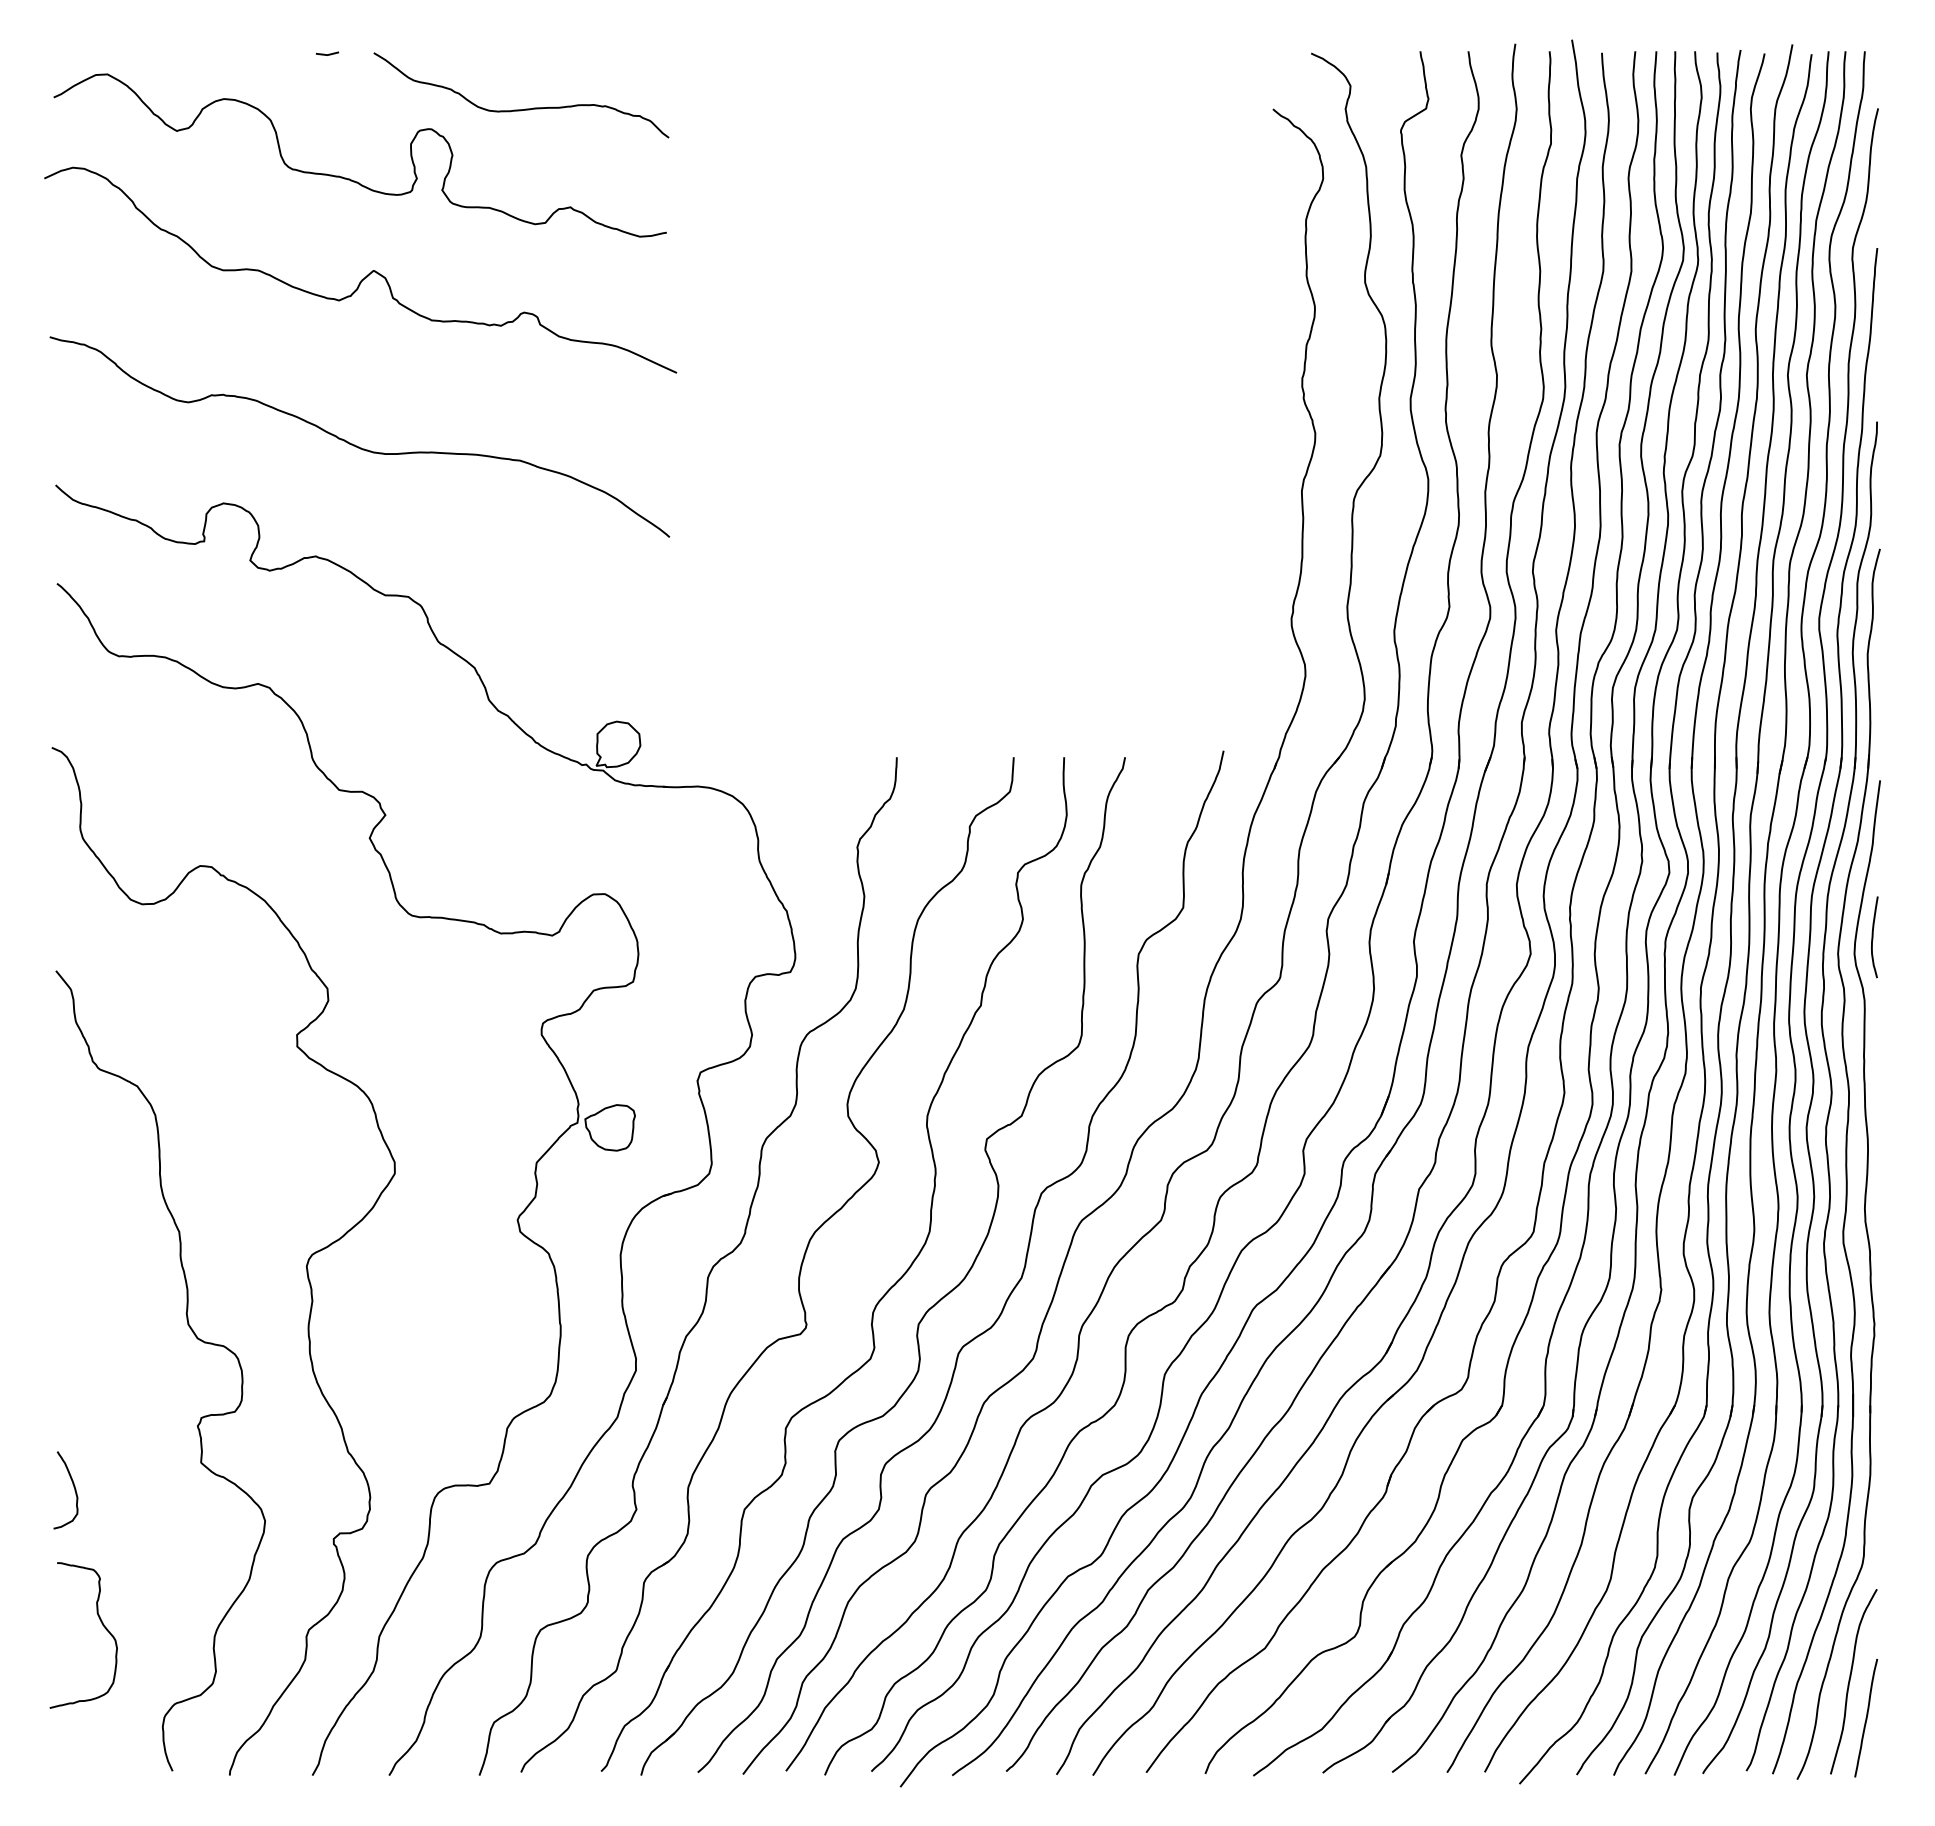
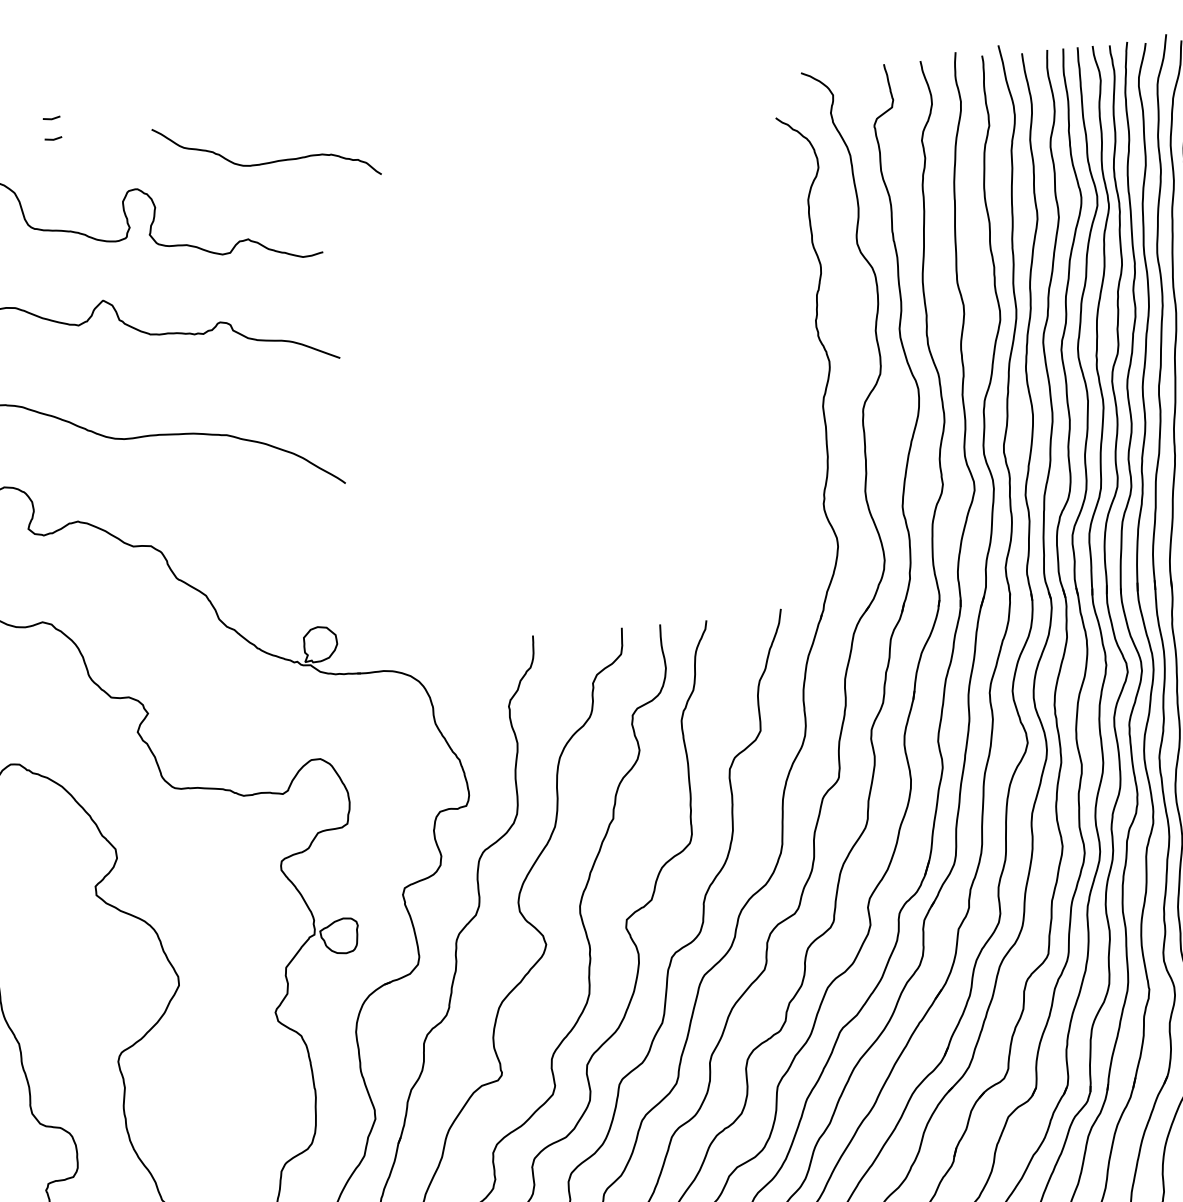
line: (327, 27) -> (51, 118), added
curve: (525, 108) -> (270, 161), moved

